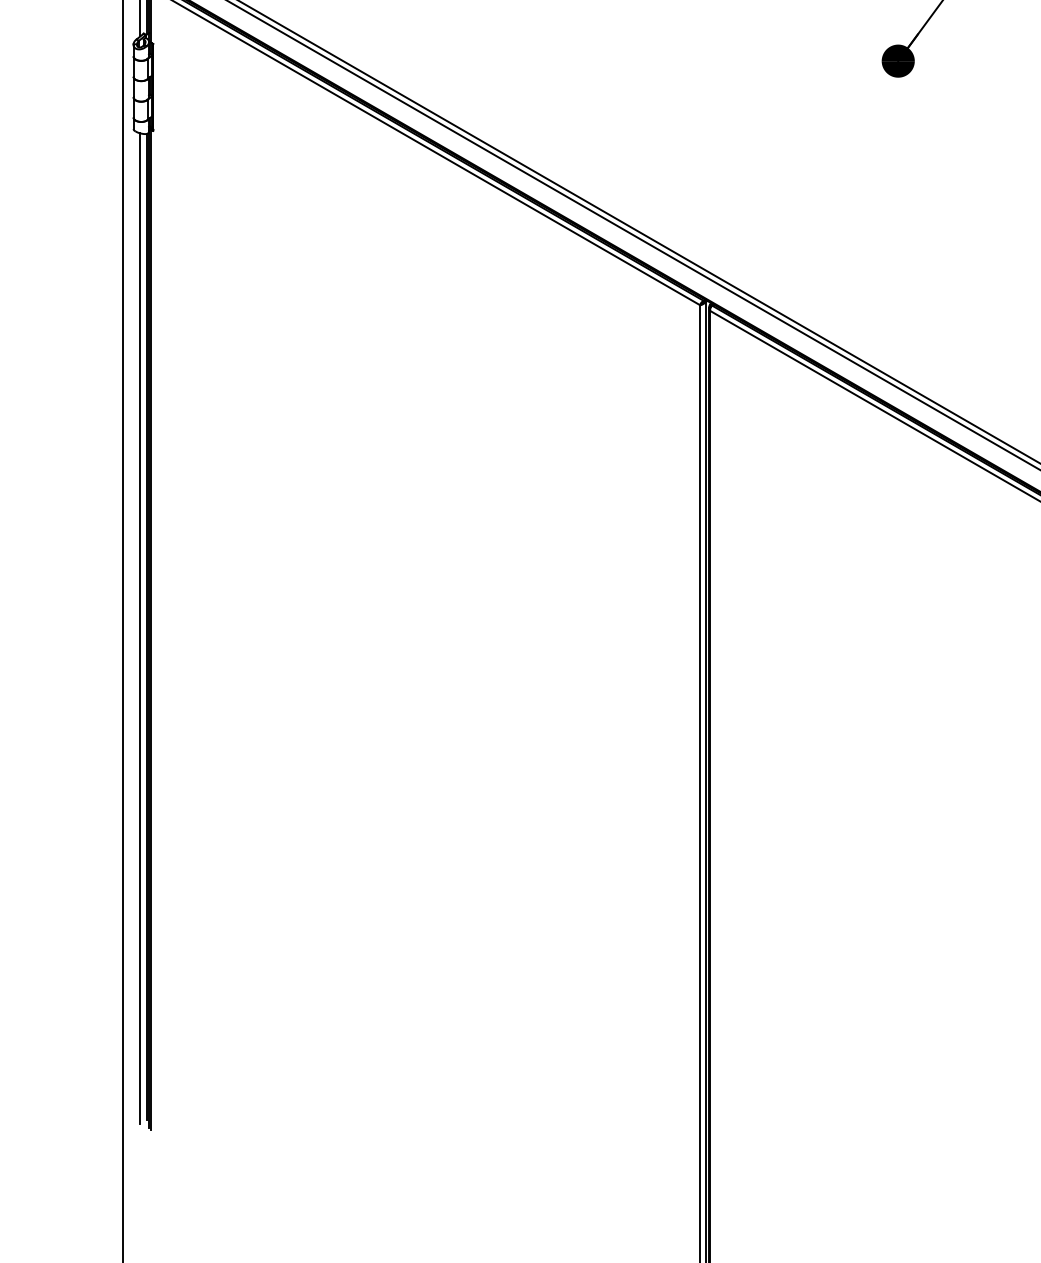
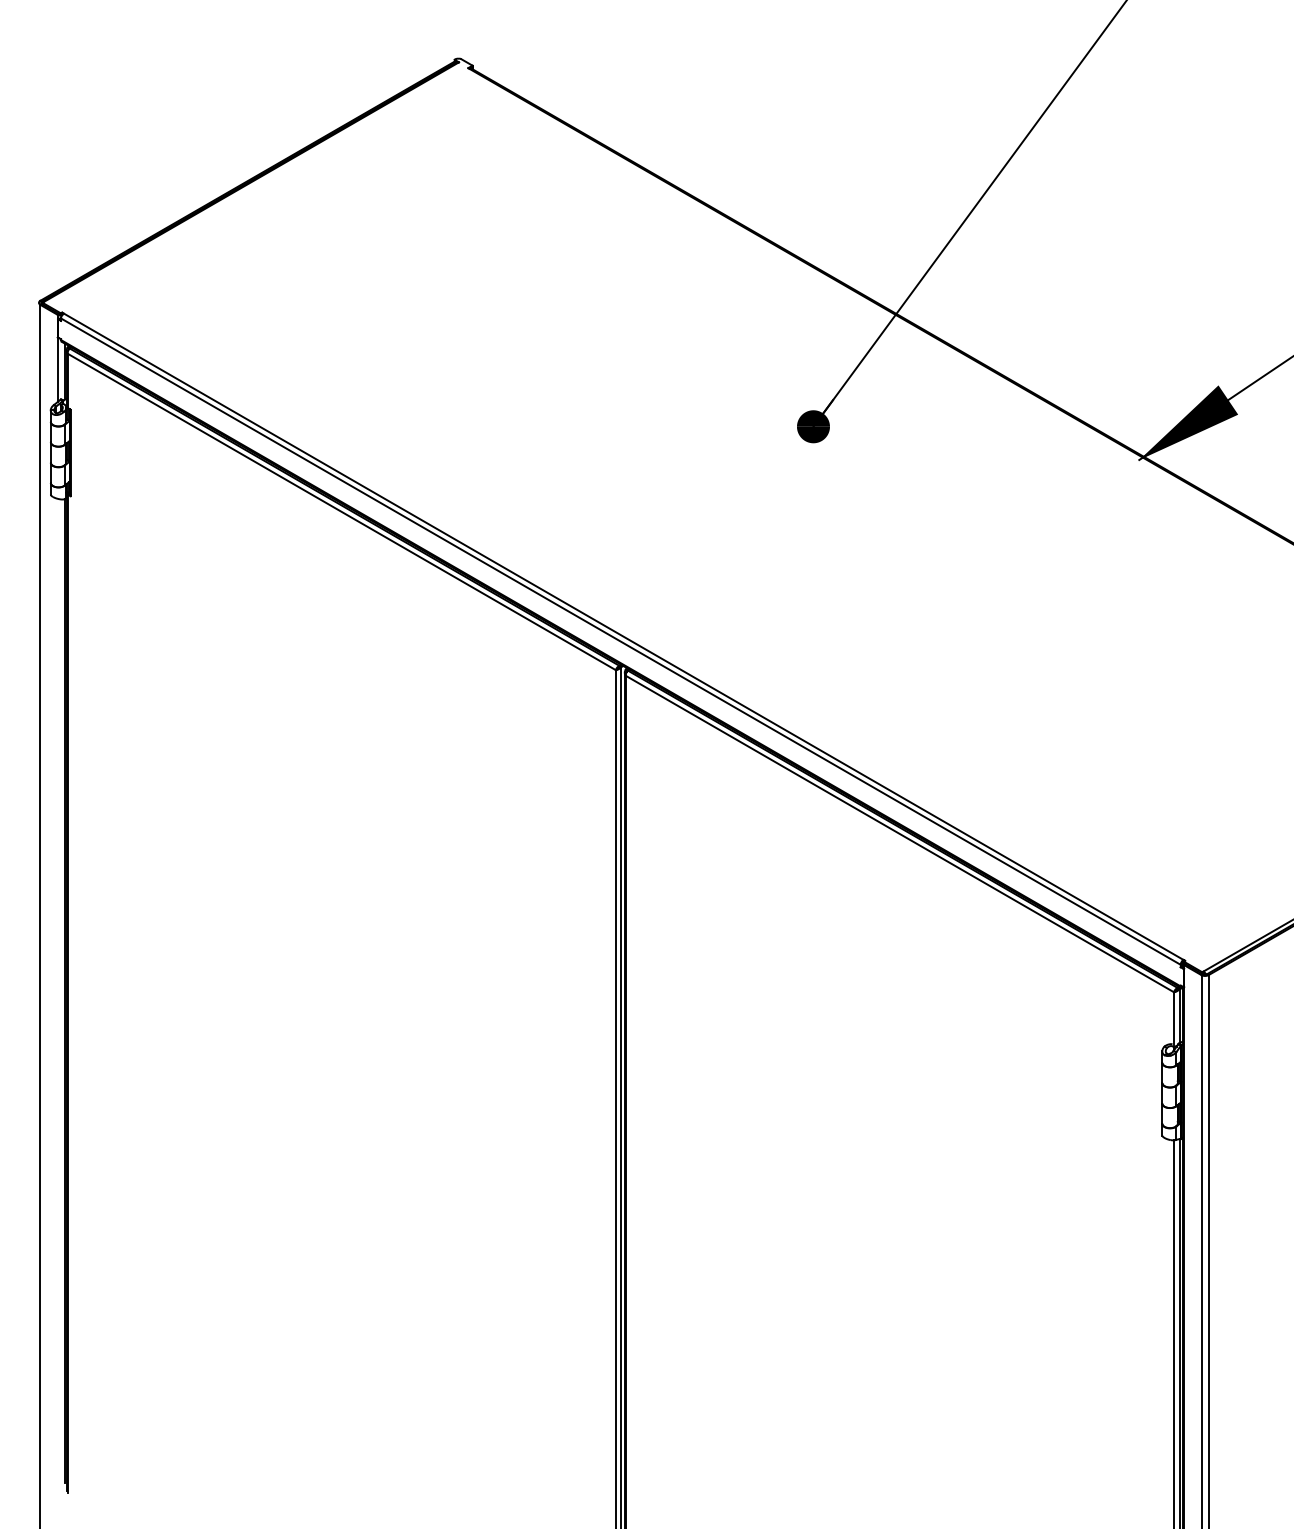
line: (140, 628) -> (57, 992), removed

